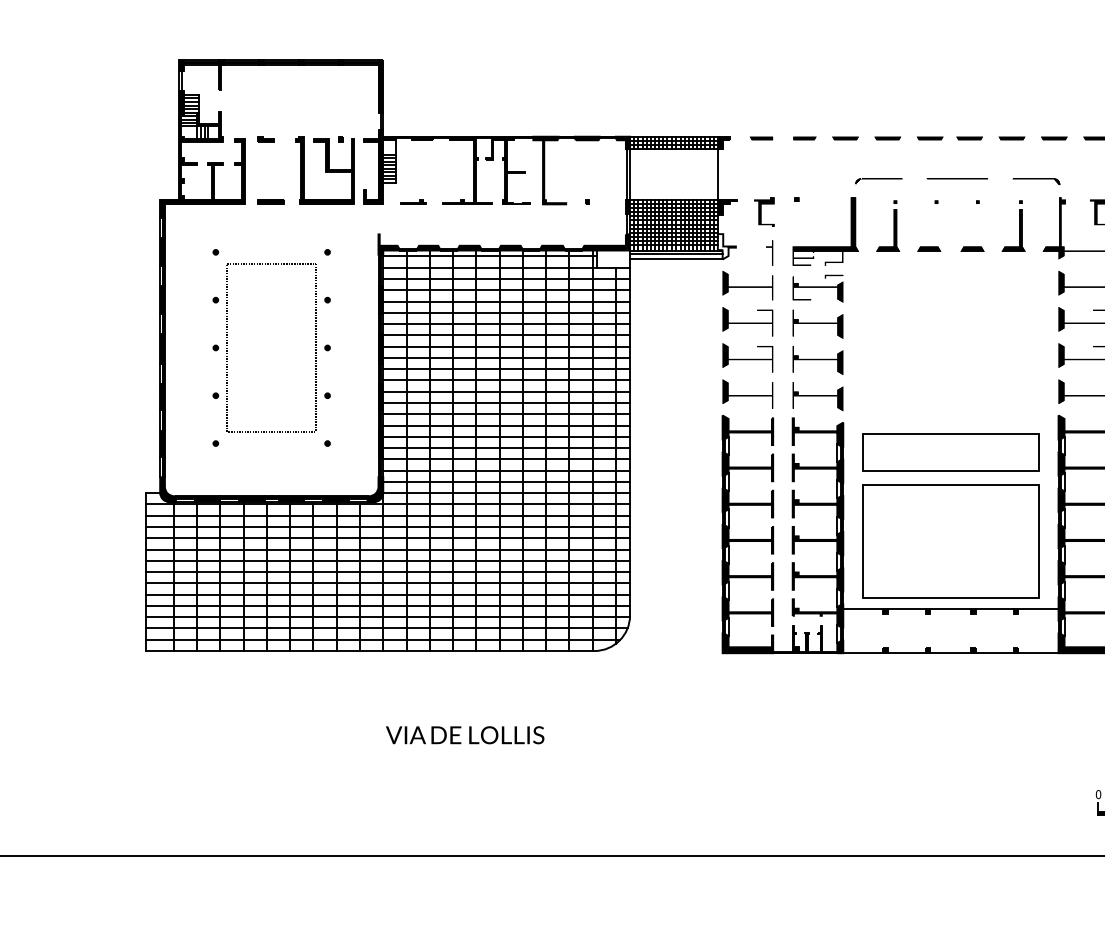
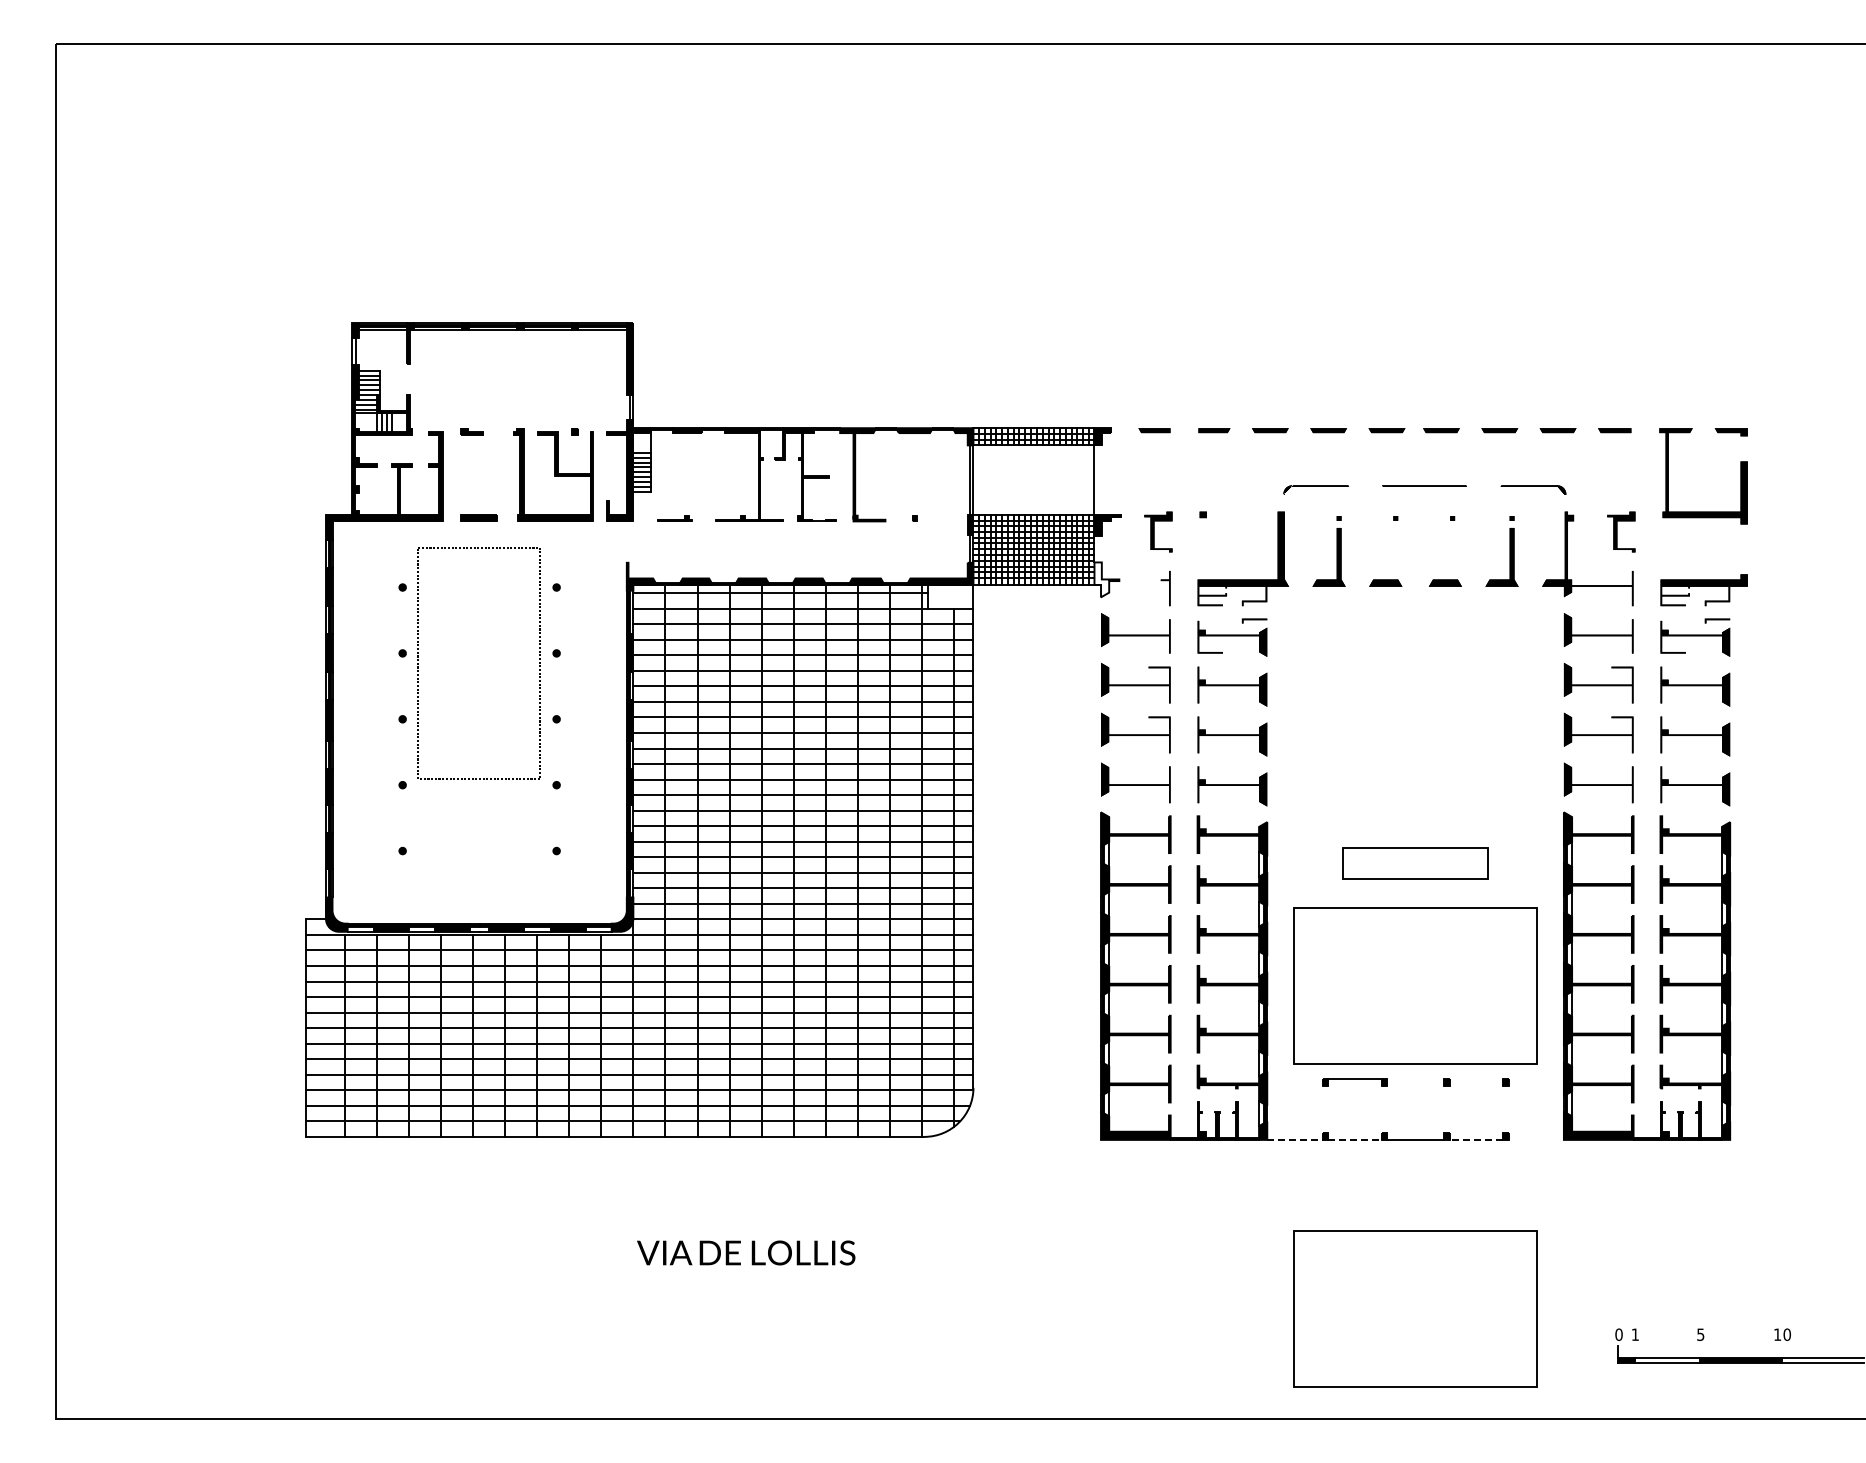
line: (676, 253) -> (1037, 589), removed
line: (676, 259) -> (1037, 597), removed
part: (227, 348) -> (418, 663), moved
part: (950, 451) -> (1415, 862), size x0.6
line: (863, 609) -> (1294, 1079), removed
line: (950, 609) -> (1415, 1079), removed
line: (994, 609) -> (1475, 1079), removed
line: (1037, 609) -> (1535, 1079), removed
line: (863, 652) -> (1294, 1139), solid -> dashed
line: (906, 652) -> (1354, 1139), solid -> dashed
line: (995, 652) -> (1476, 1139), solid -> dashed
line: (1037, 652) -> (1535, 1139), removed
part: (950, 775) -> (1415, 1308), added

